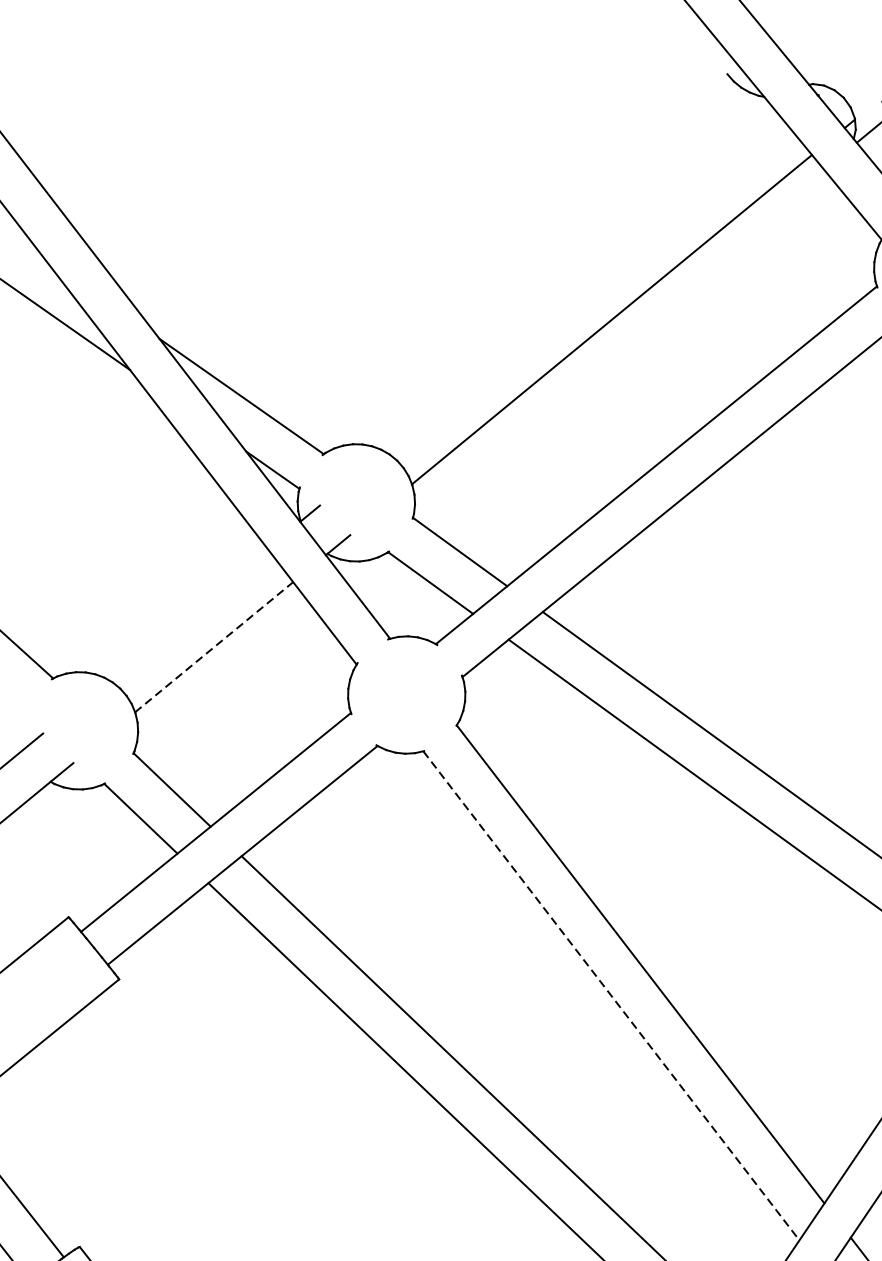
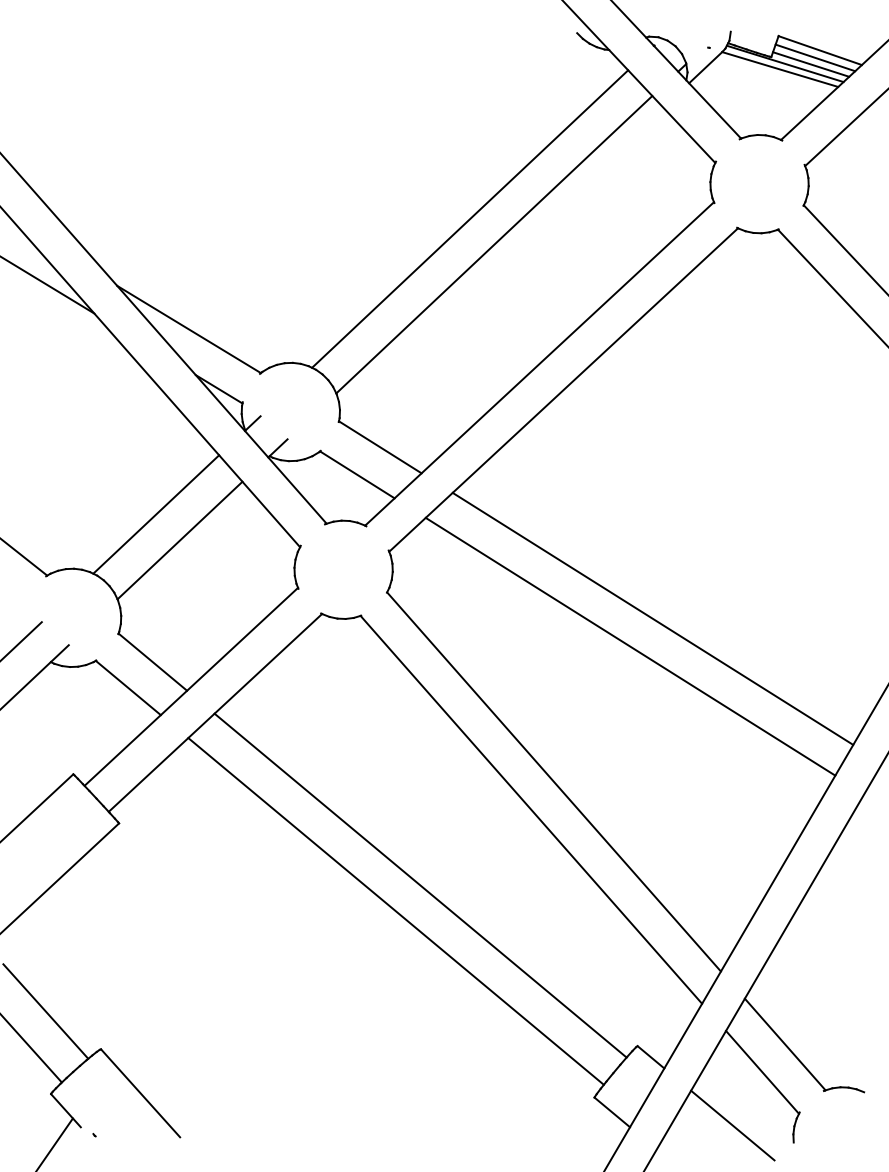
line: (585, 286) -> (470, 218), added
line: (188, 614) -> (156, 514), added
line: (214, 647) -> (180, 540), dashed -> solid
line: (611, 996) -> (531, 810), dashed -> solid

